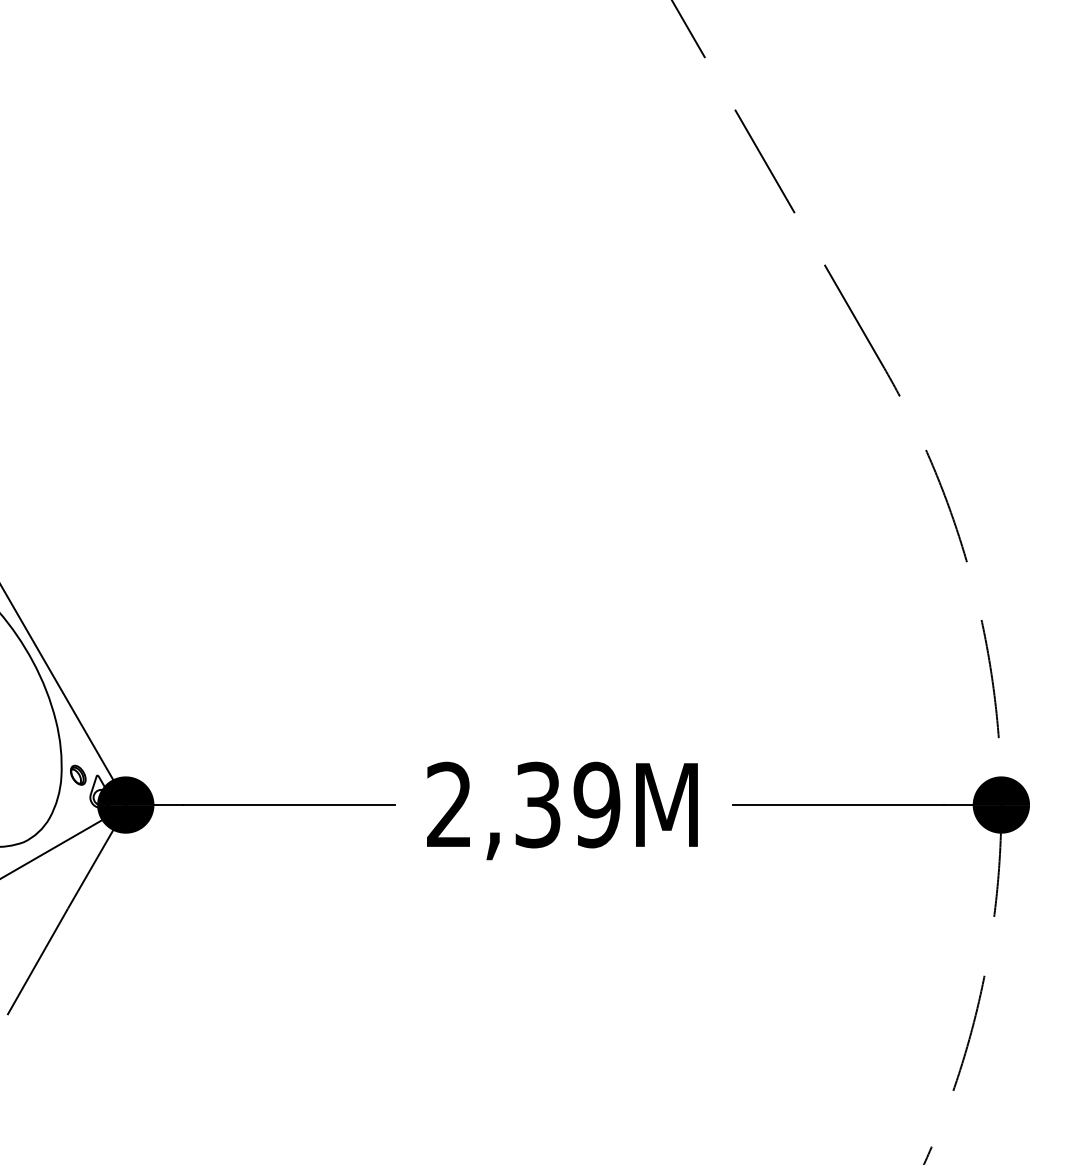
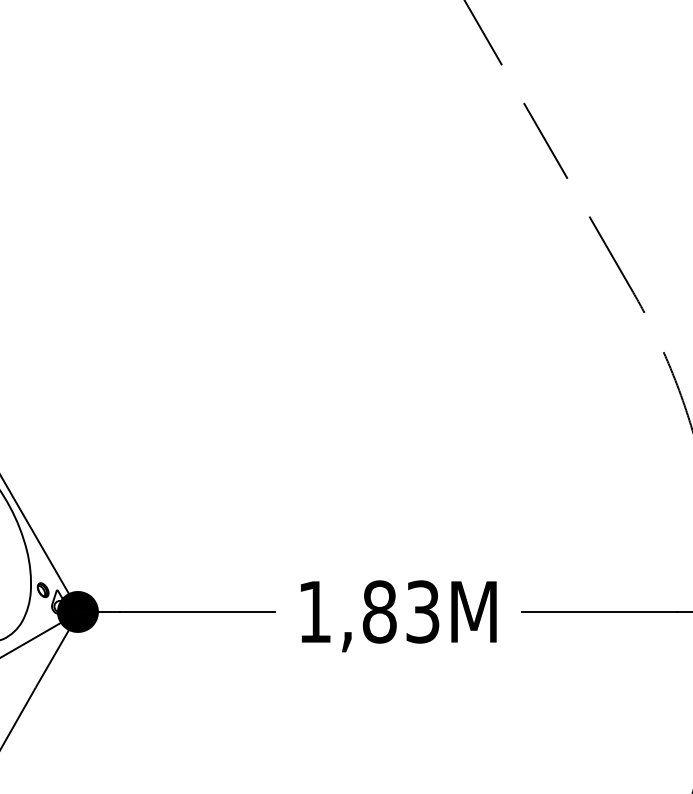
text: (523, 804) -> (369, 611), 2,39M -> 1,83M

